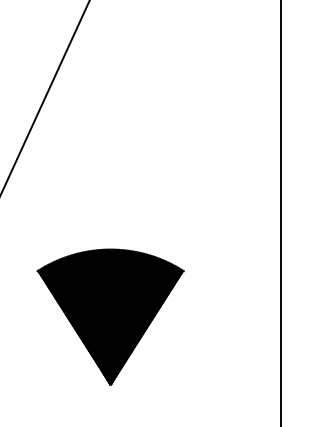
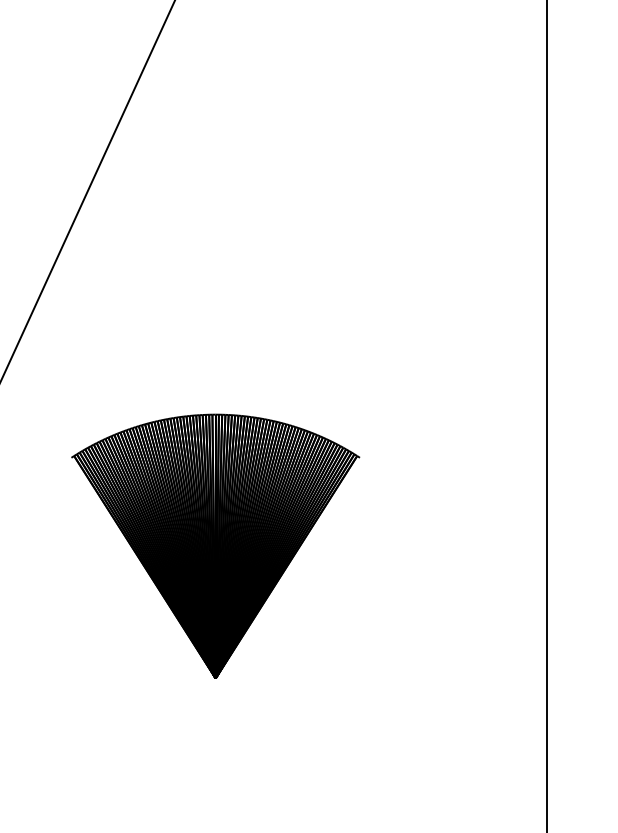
part: (110, 316) -> (215, 545), moved

